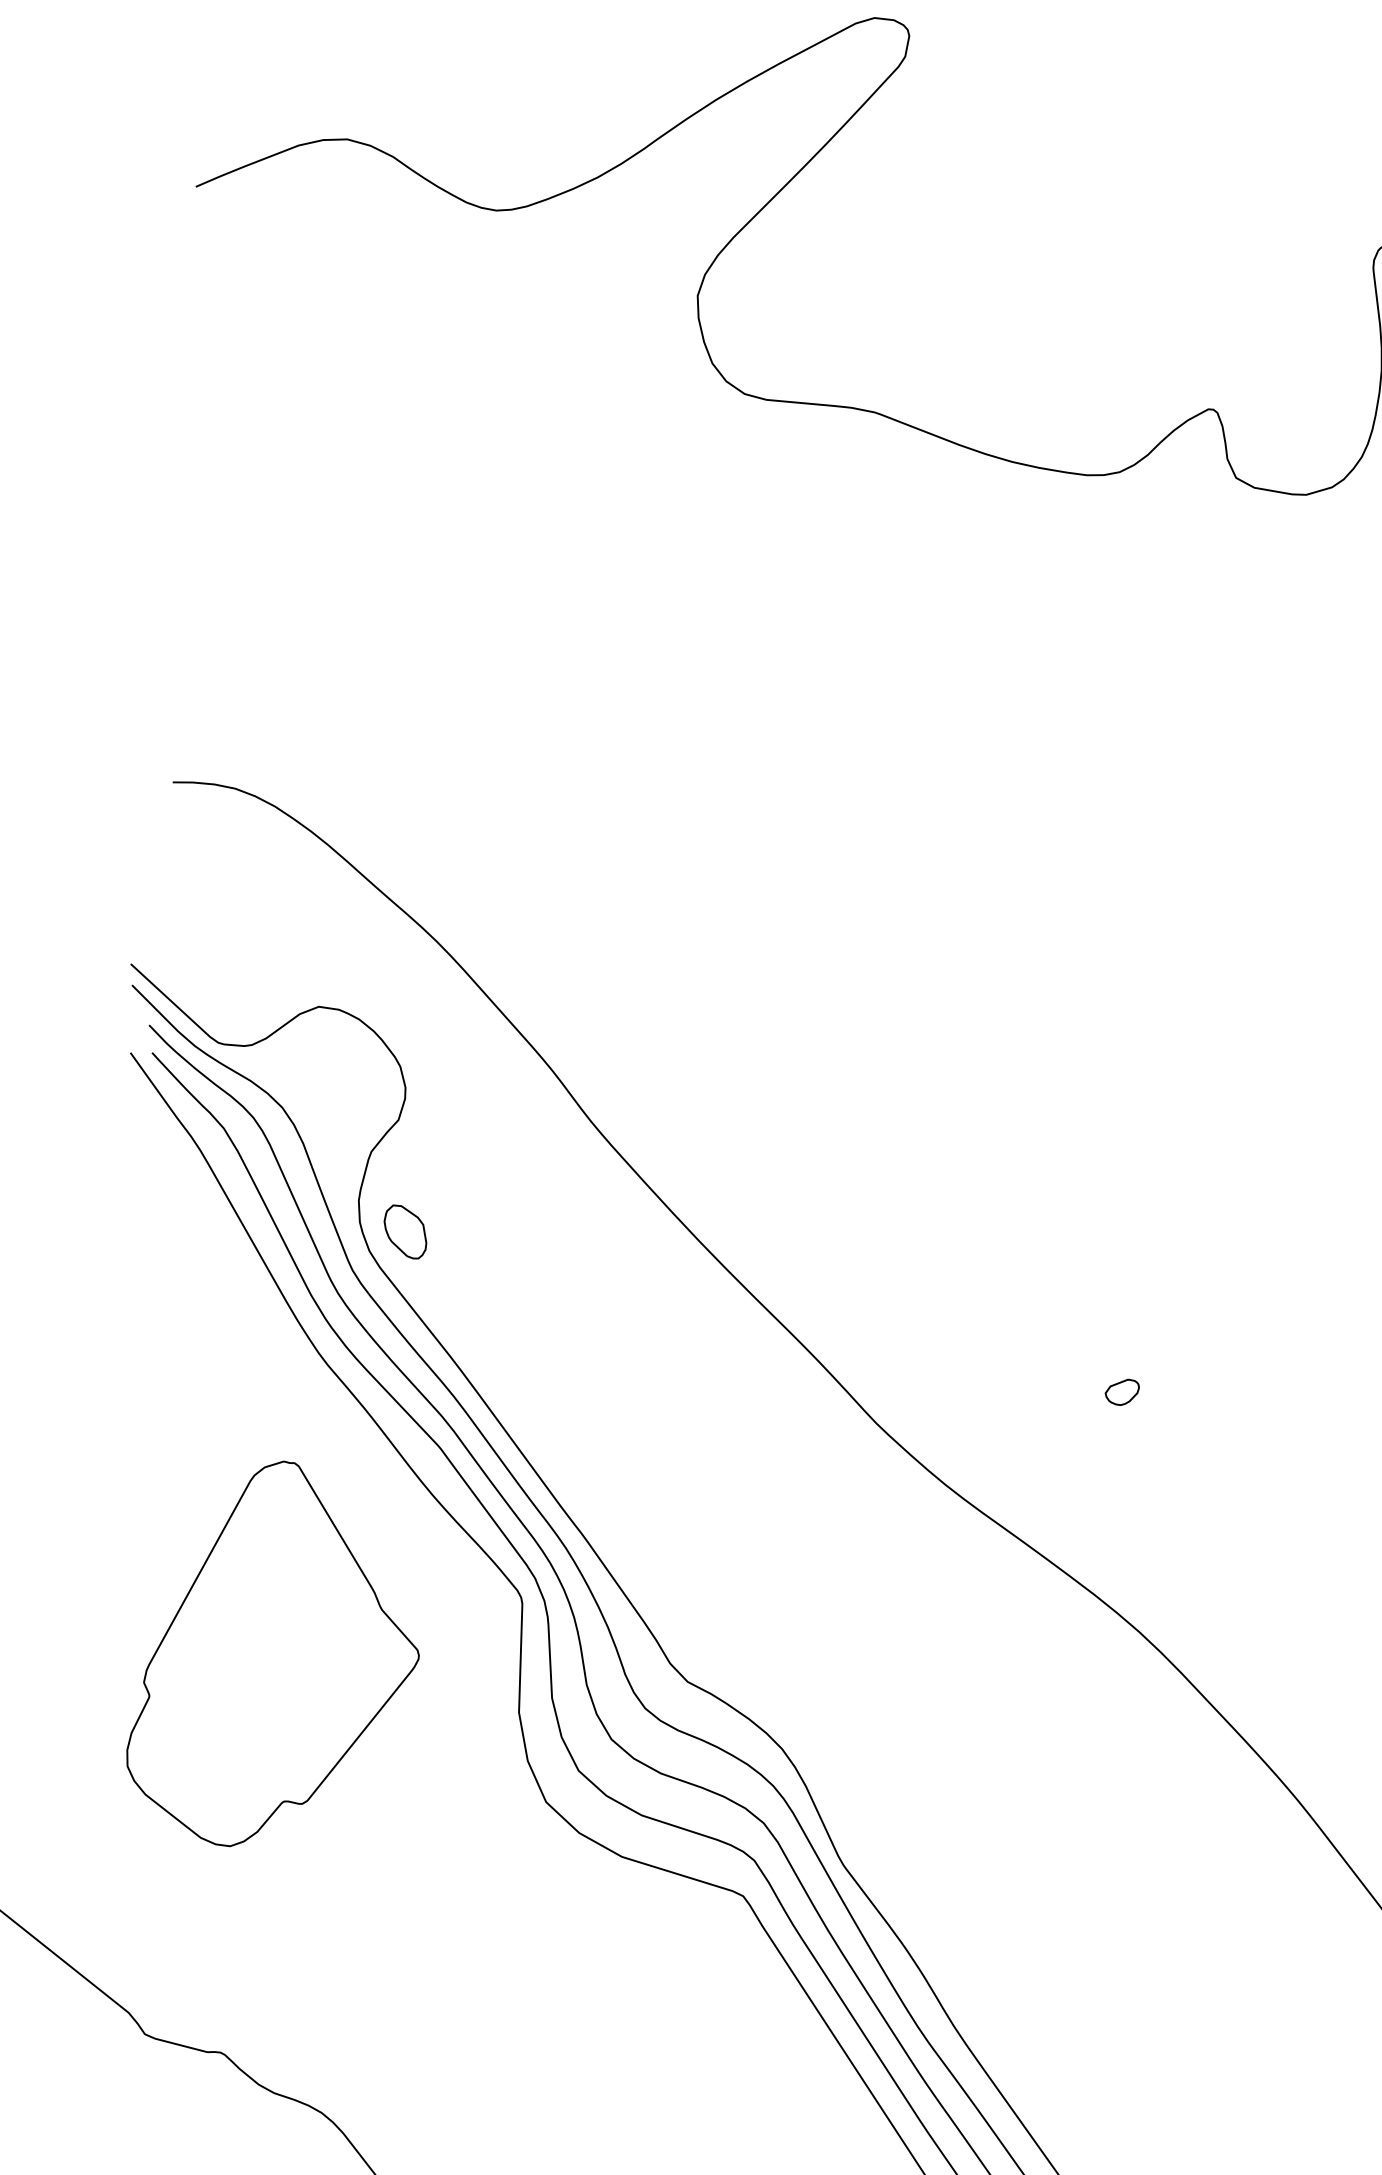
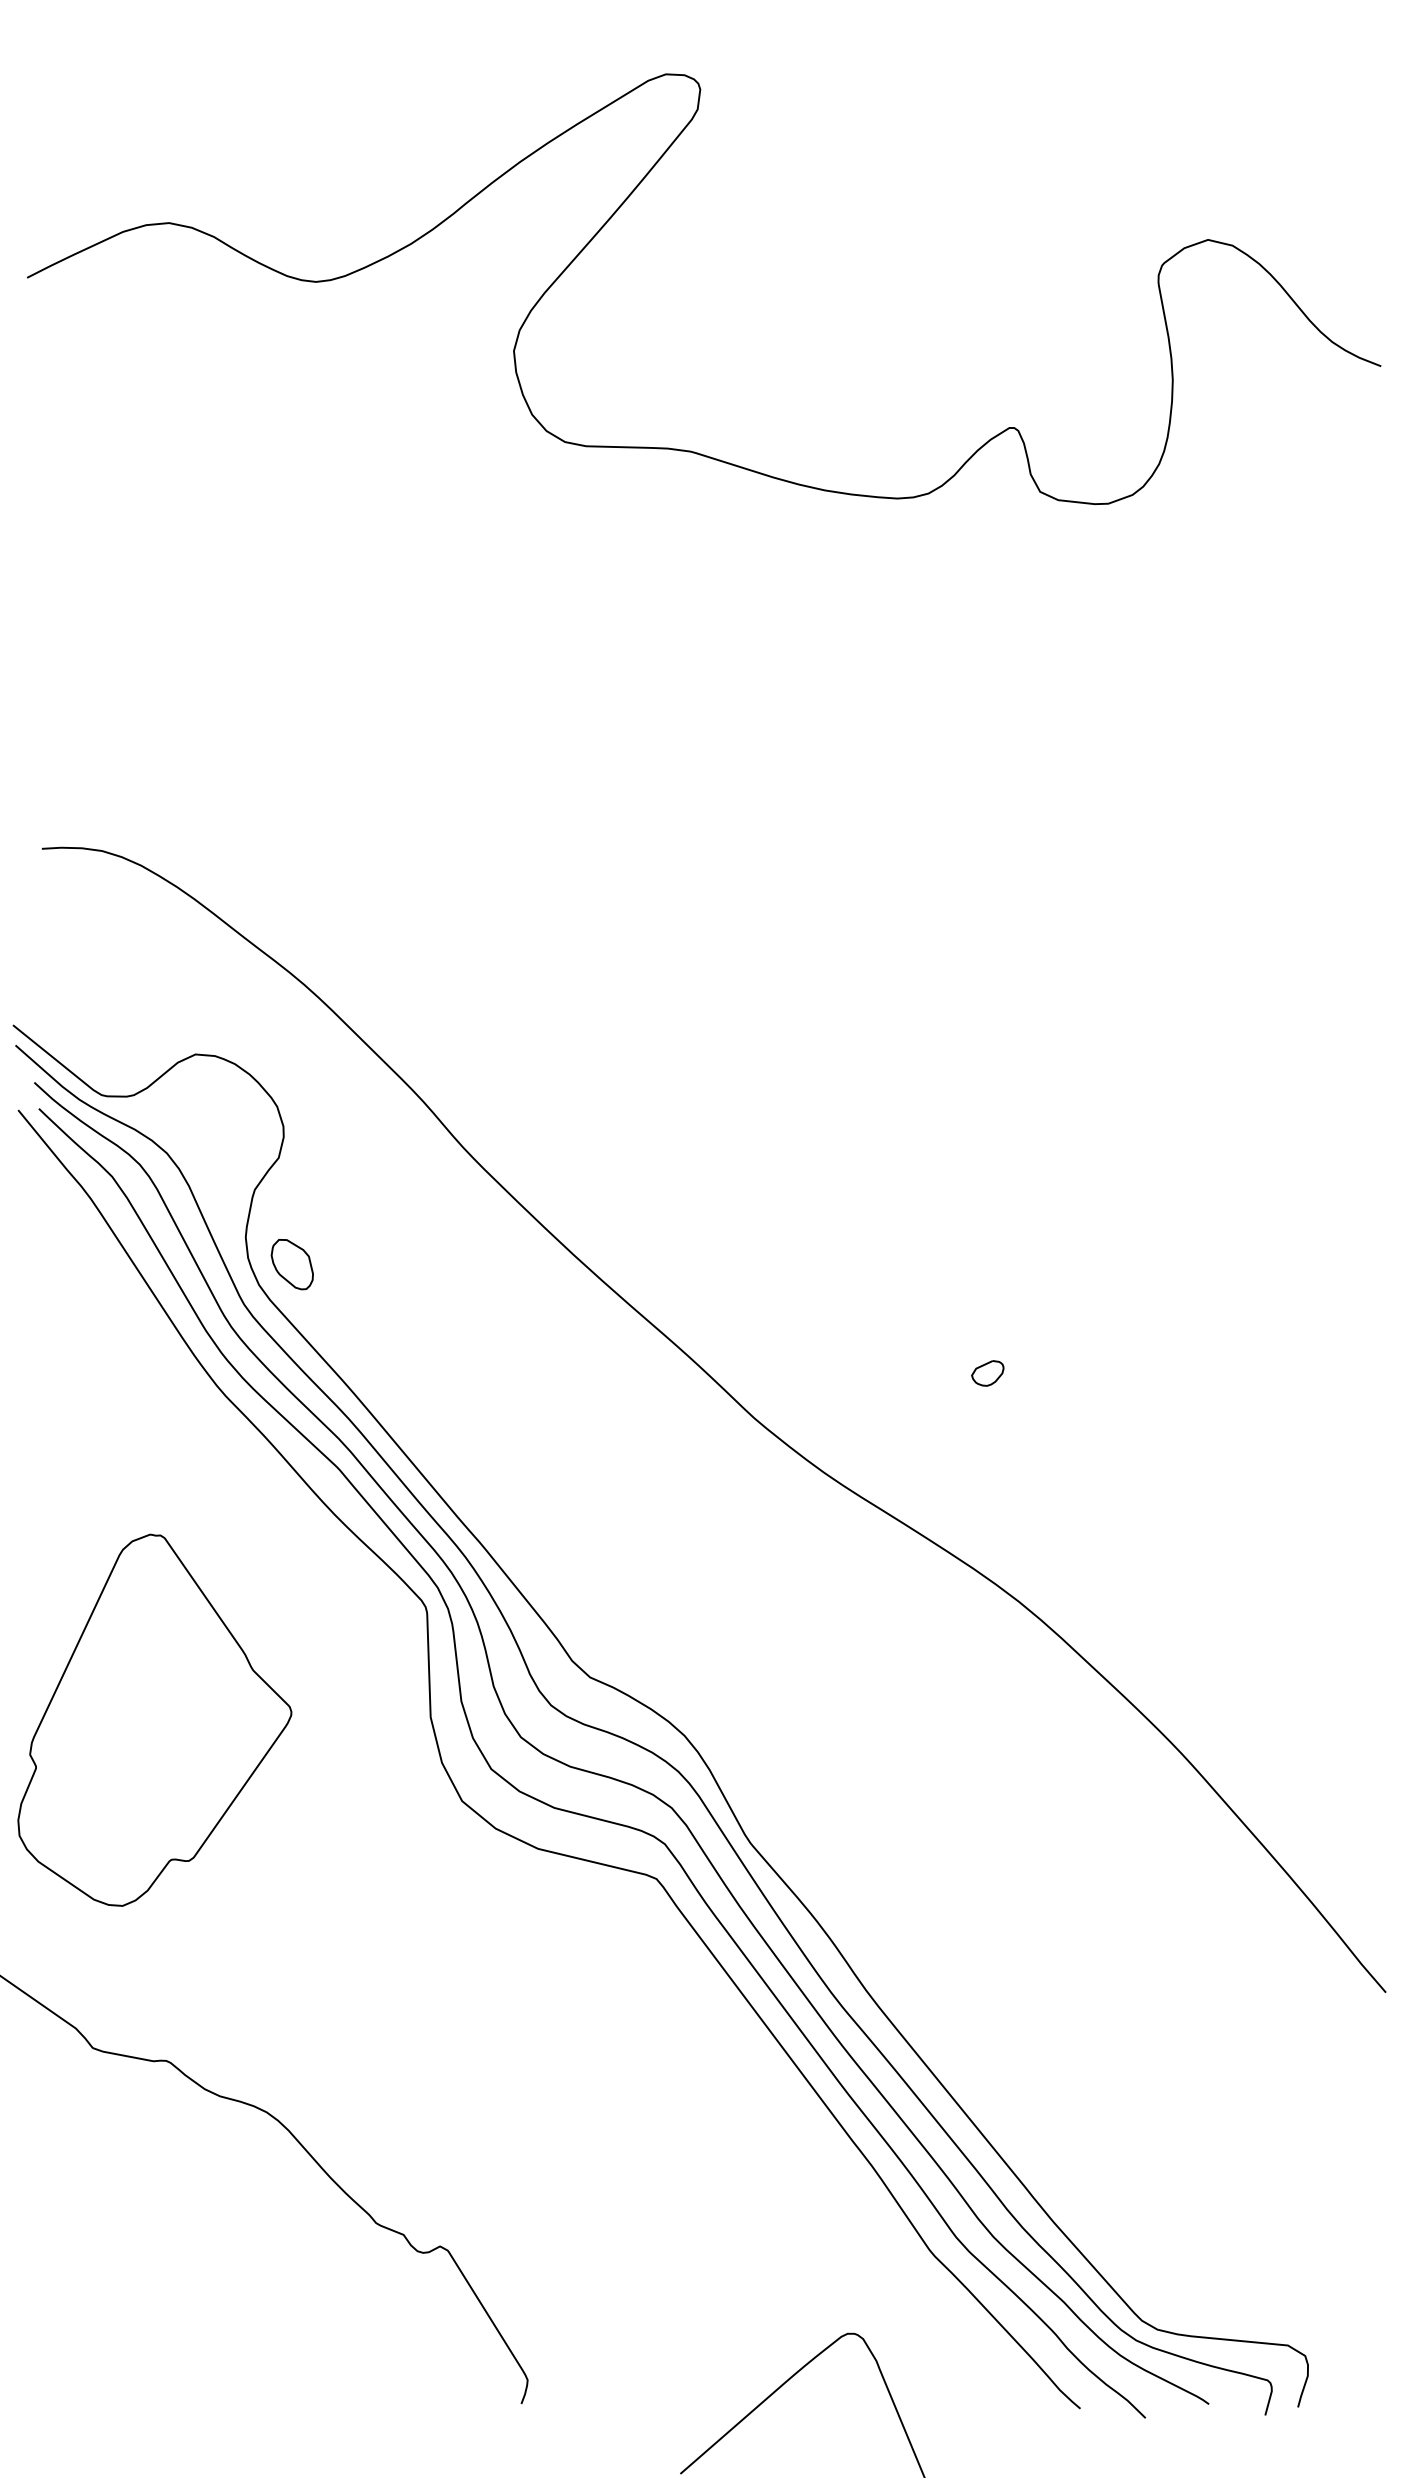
part: (275, 1654) -> (154, 1719), moved

